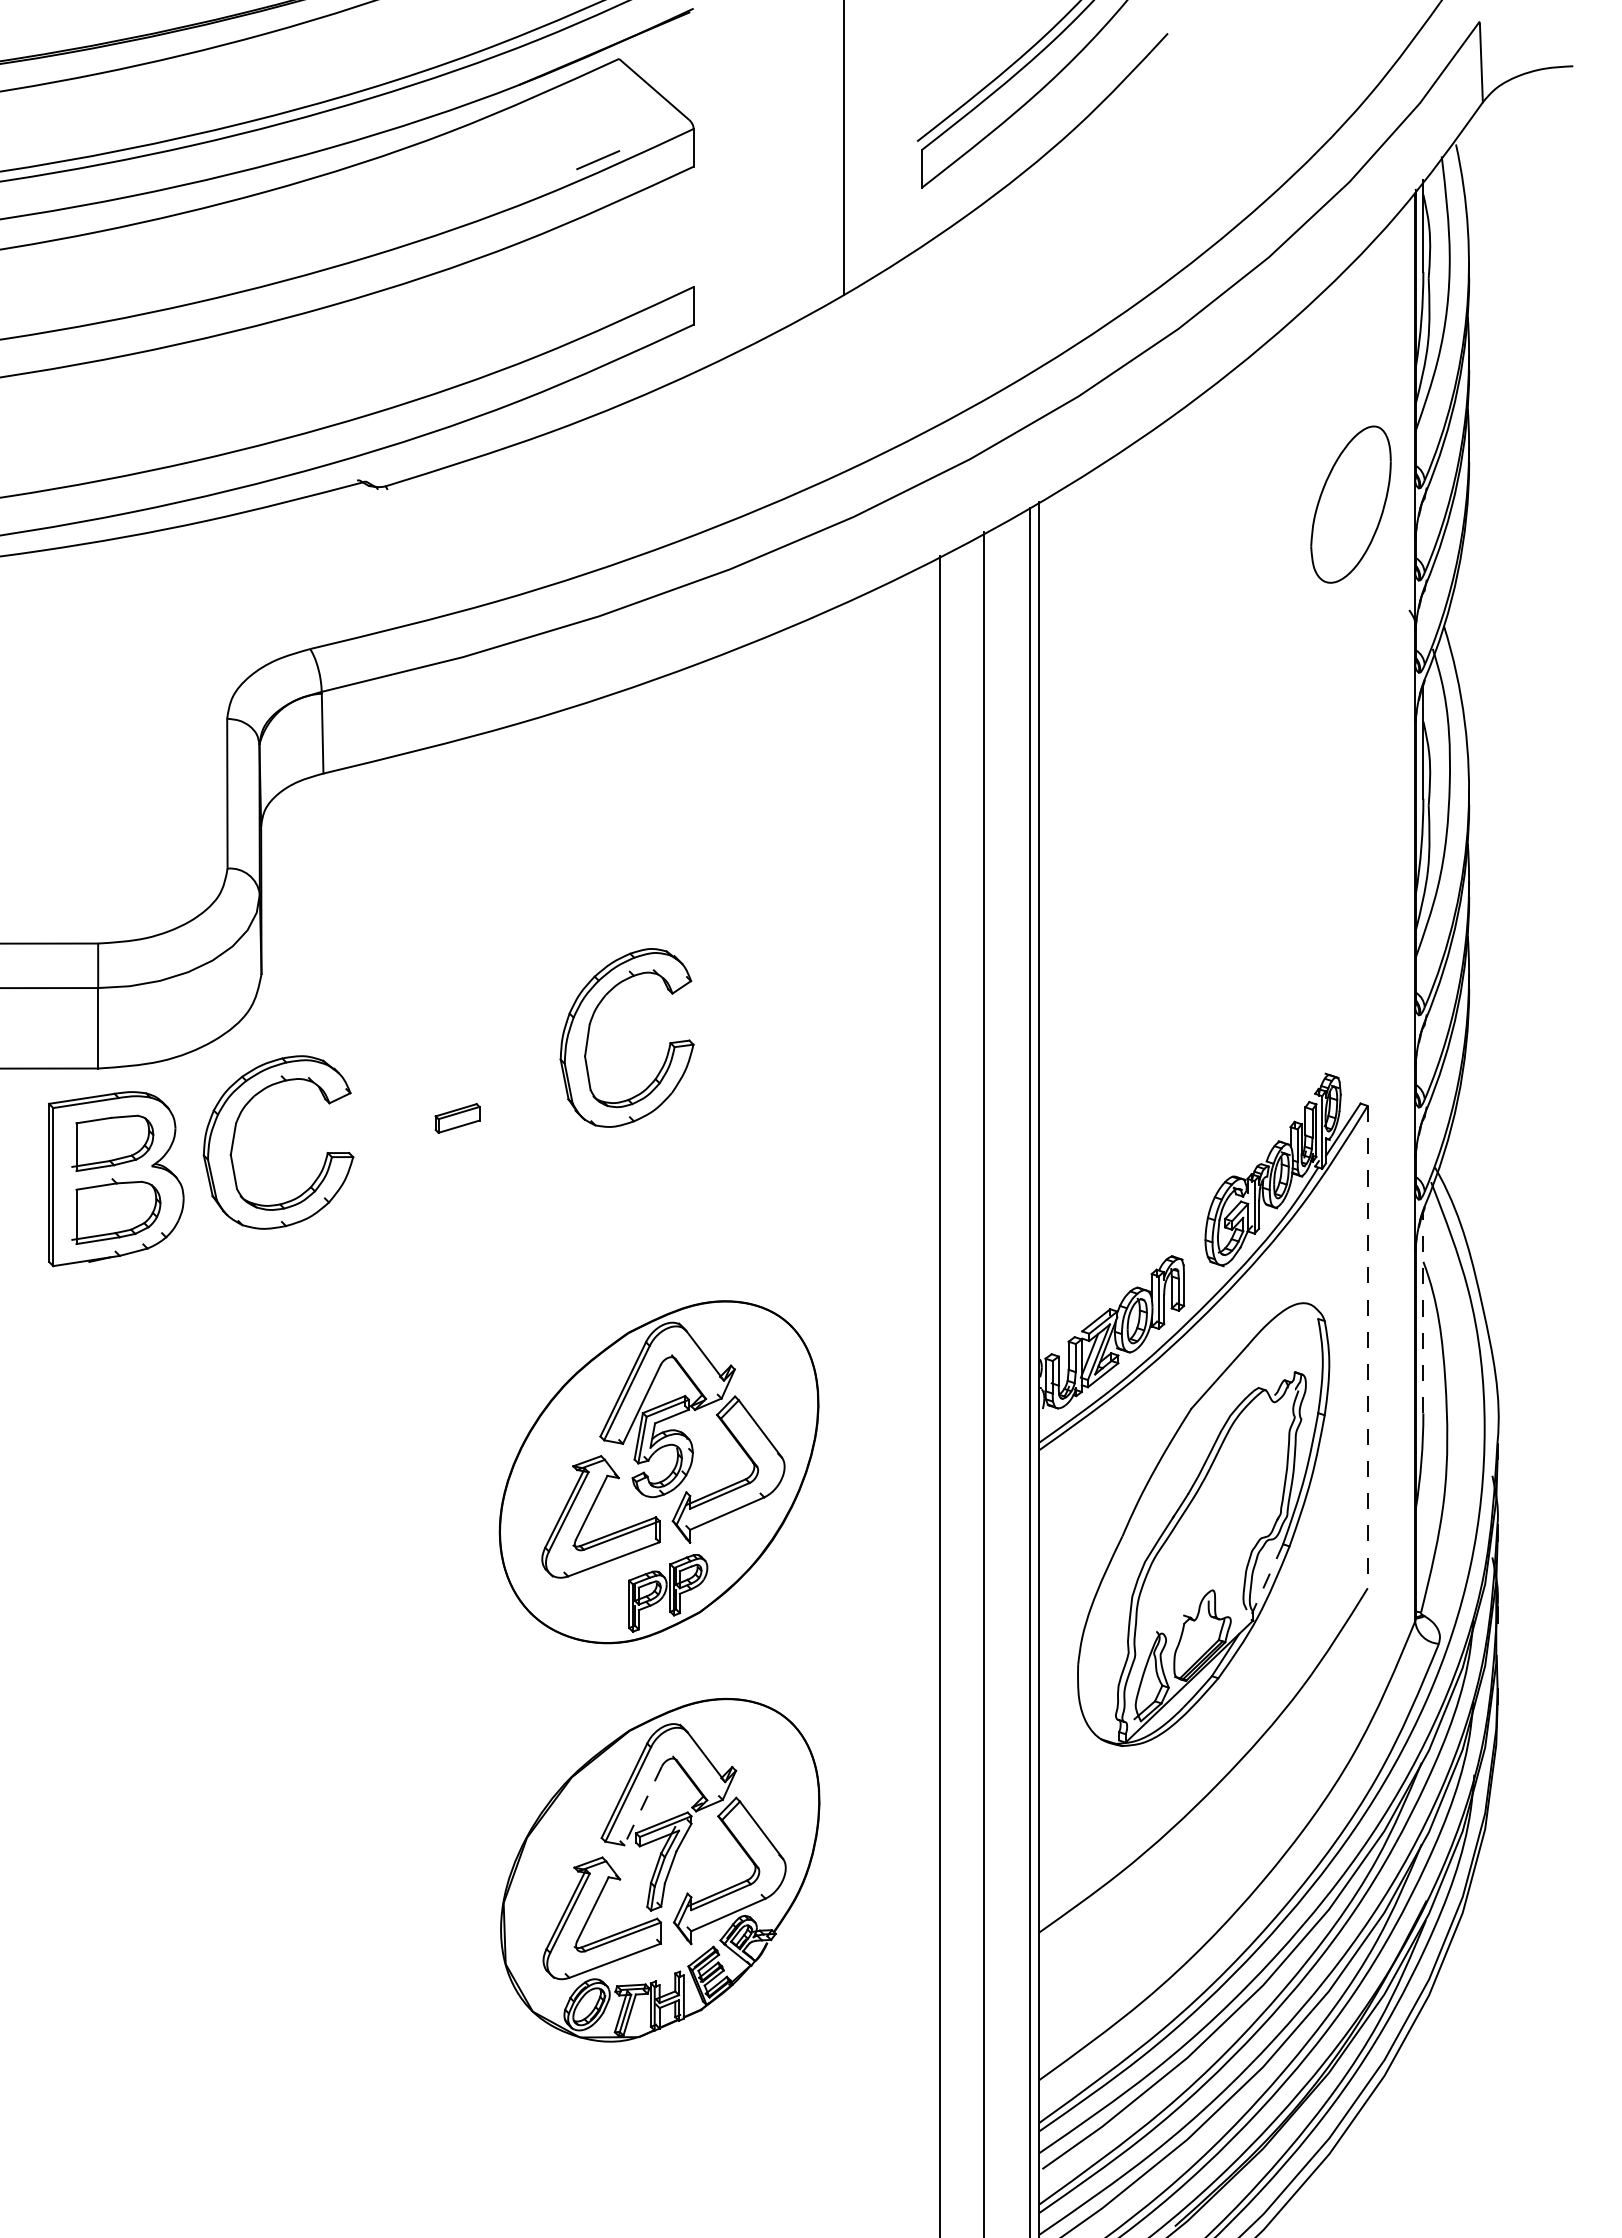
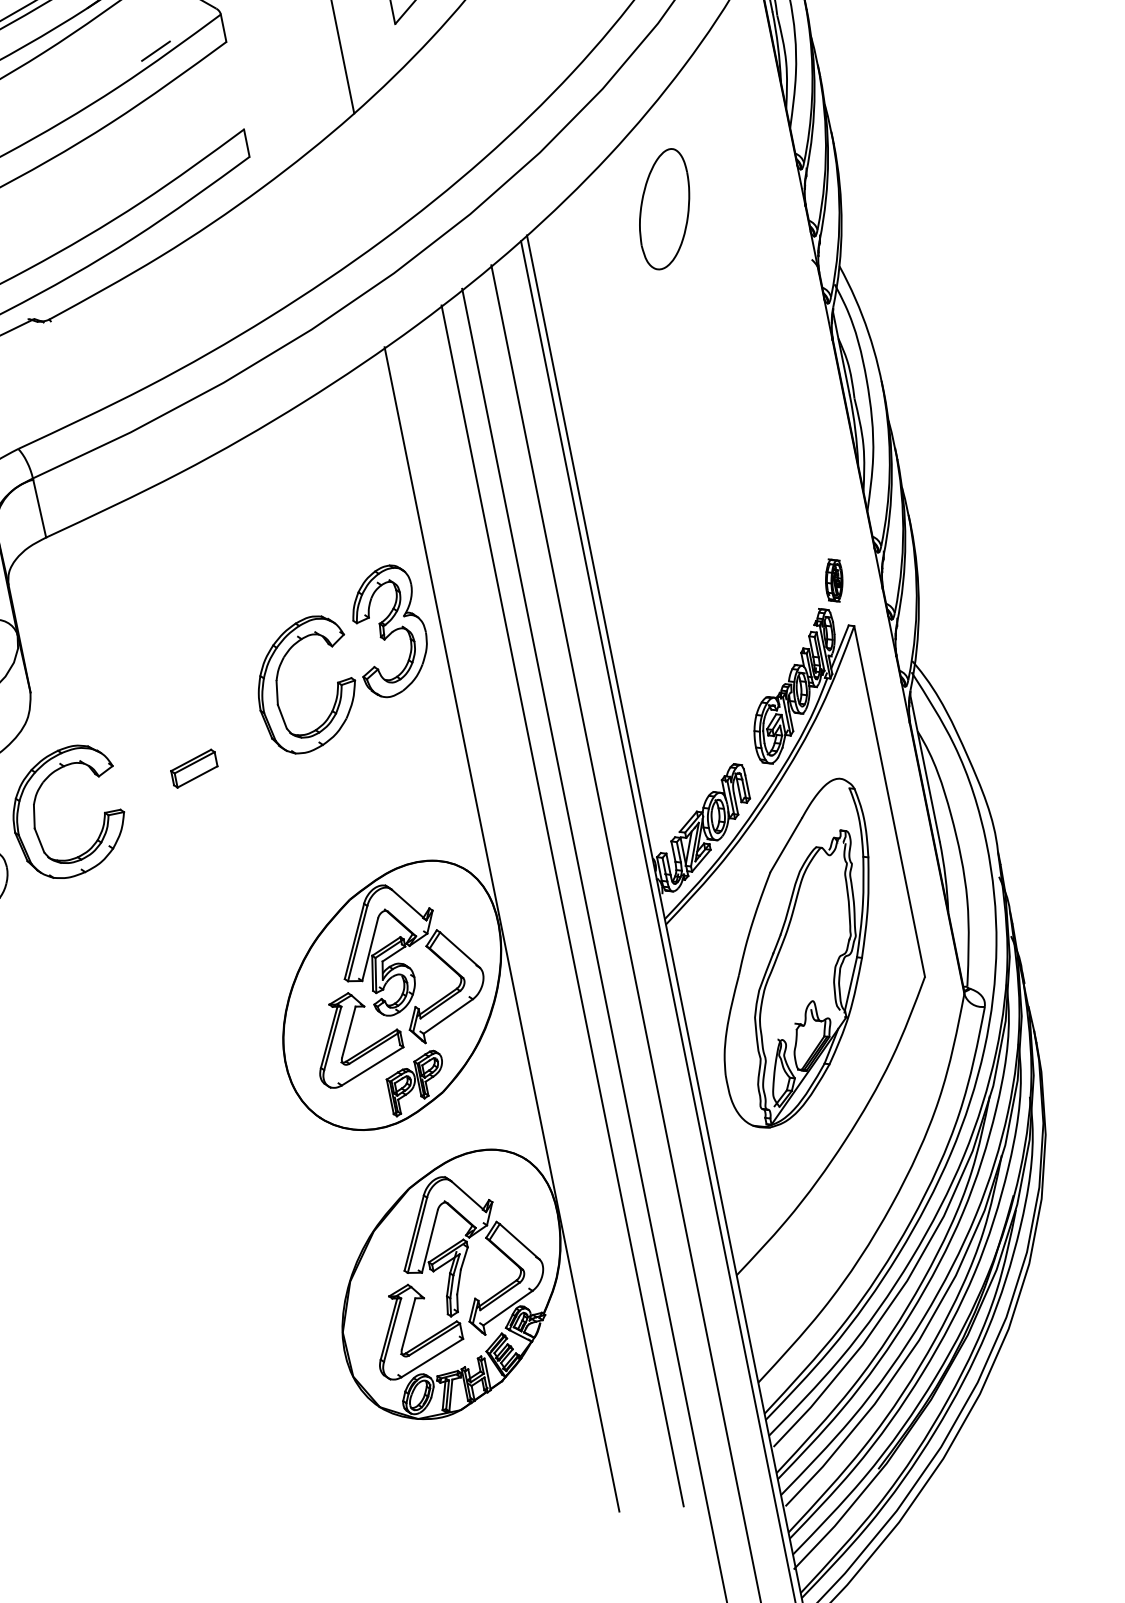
part: (1350, 504) -> (664, 209), moved
part: (752, 988) -> (389, 630), added
part: (1352, 1039) -> (833, 580), added
part: (457, 1118) -> (194, 768), size x1.43
line: (1423, 1312) -> (925, 768), dashed -> solid
line: (1367, 1347) -> (889, 801), dashed -> solid
line: (907, 1397) -> (562, 905), added
line: (821, 1412) -> (502, 929), added
line: (1267, 1579) -> (850, 985), dashed -> solid
line: (643, 1805) -> (430, 1241), dashed -> solid

